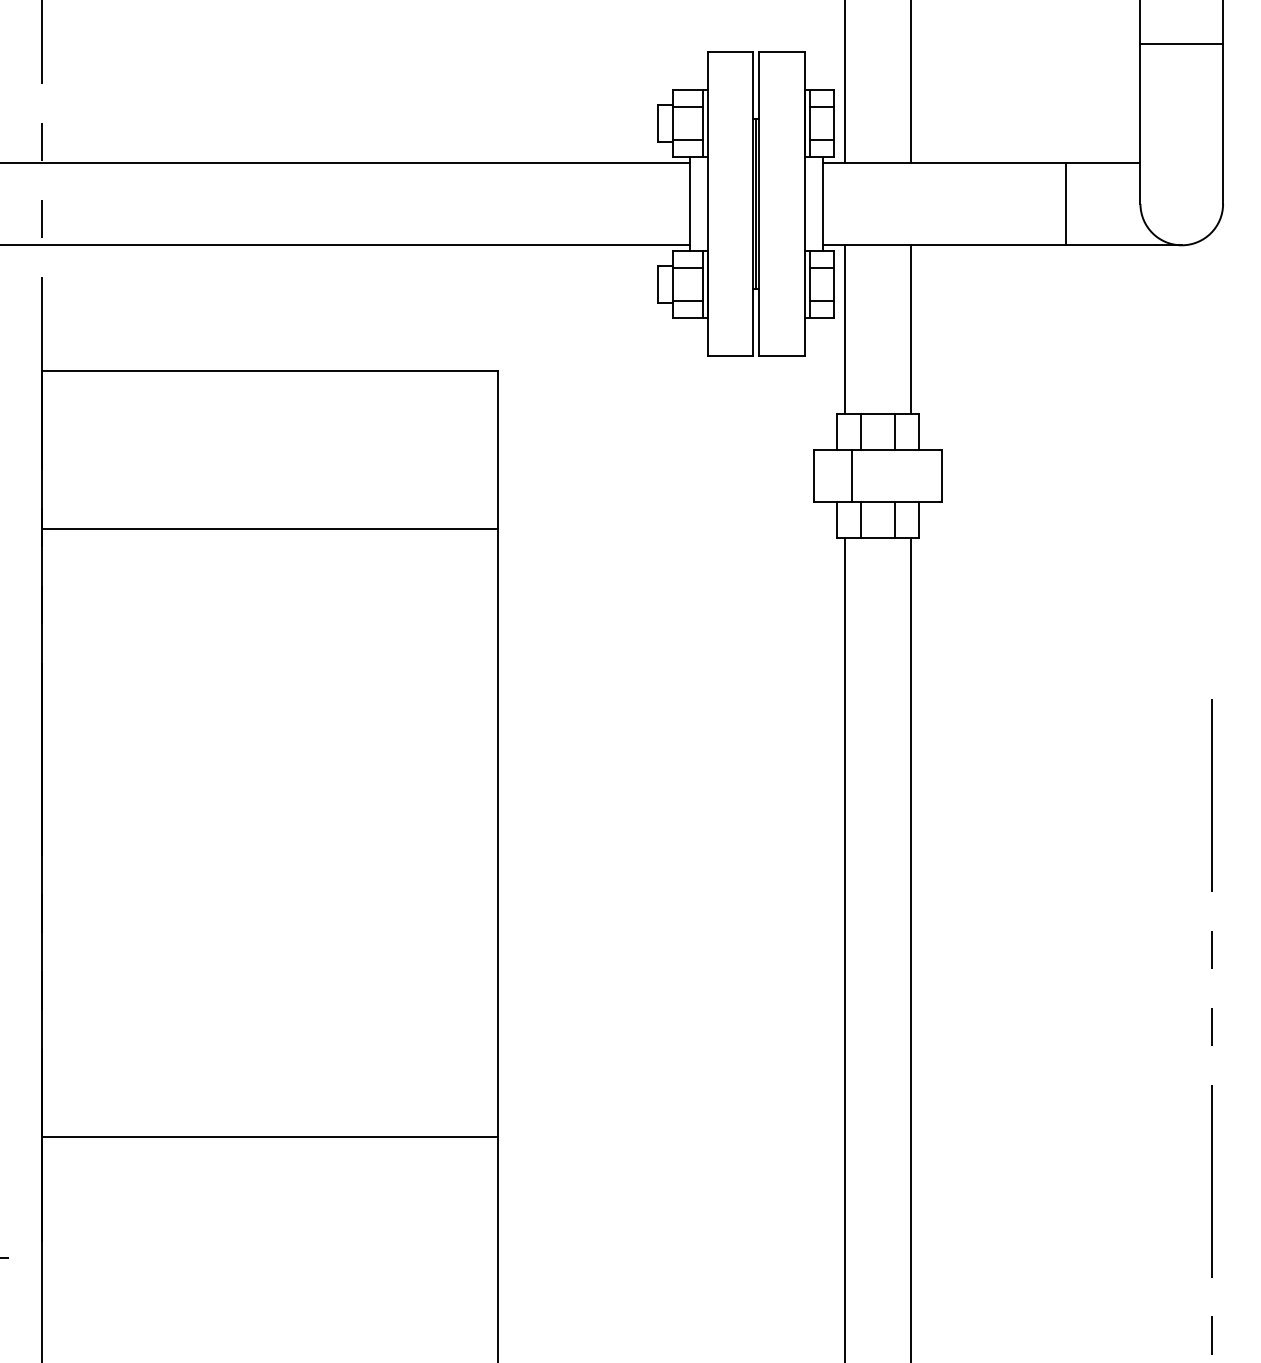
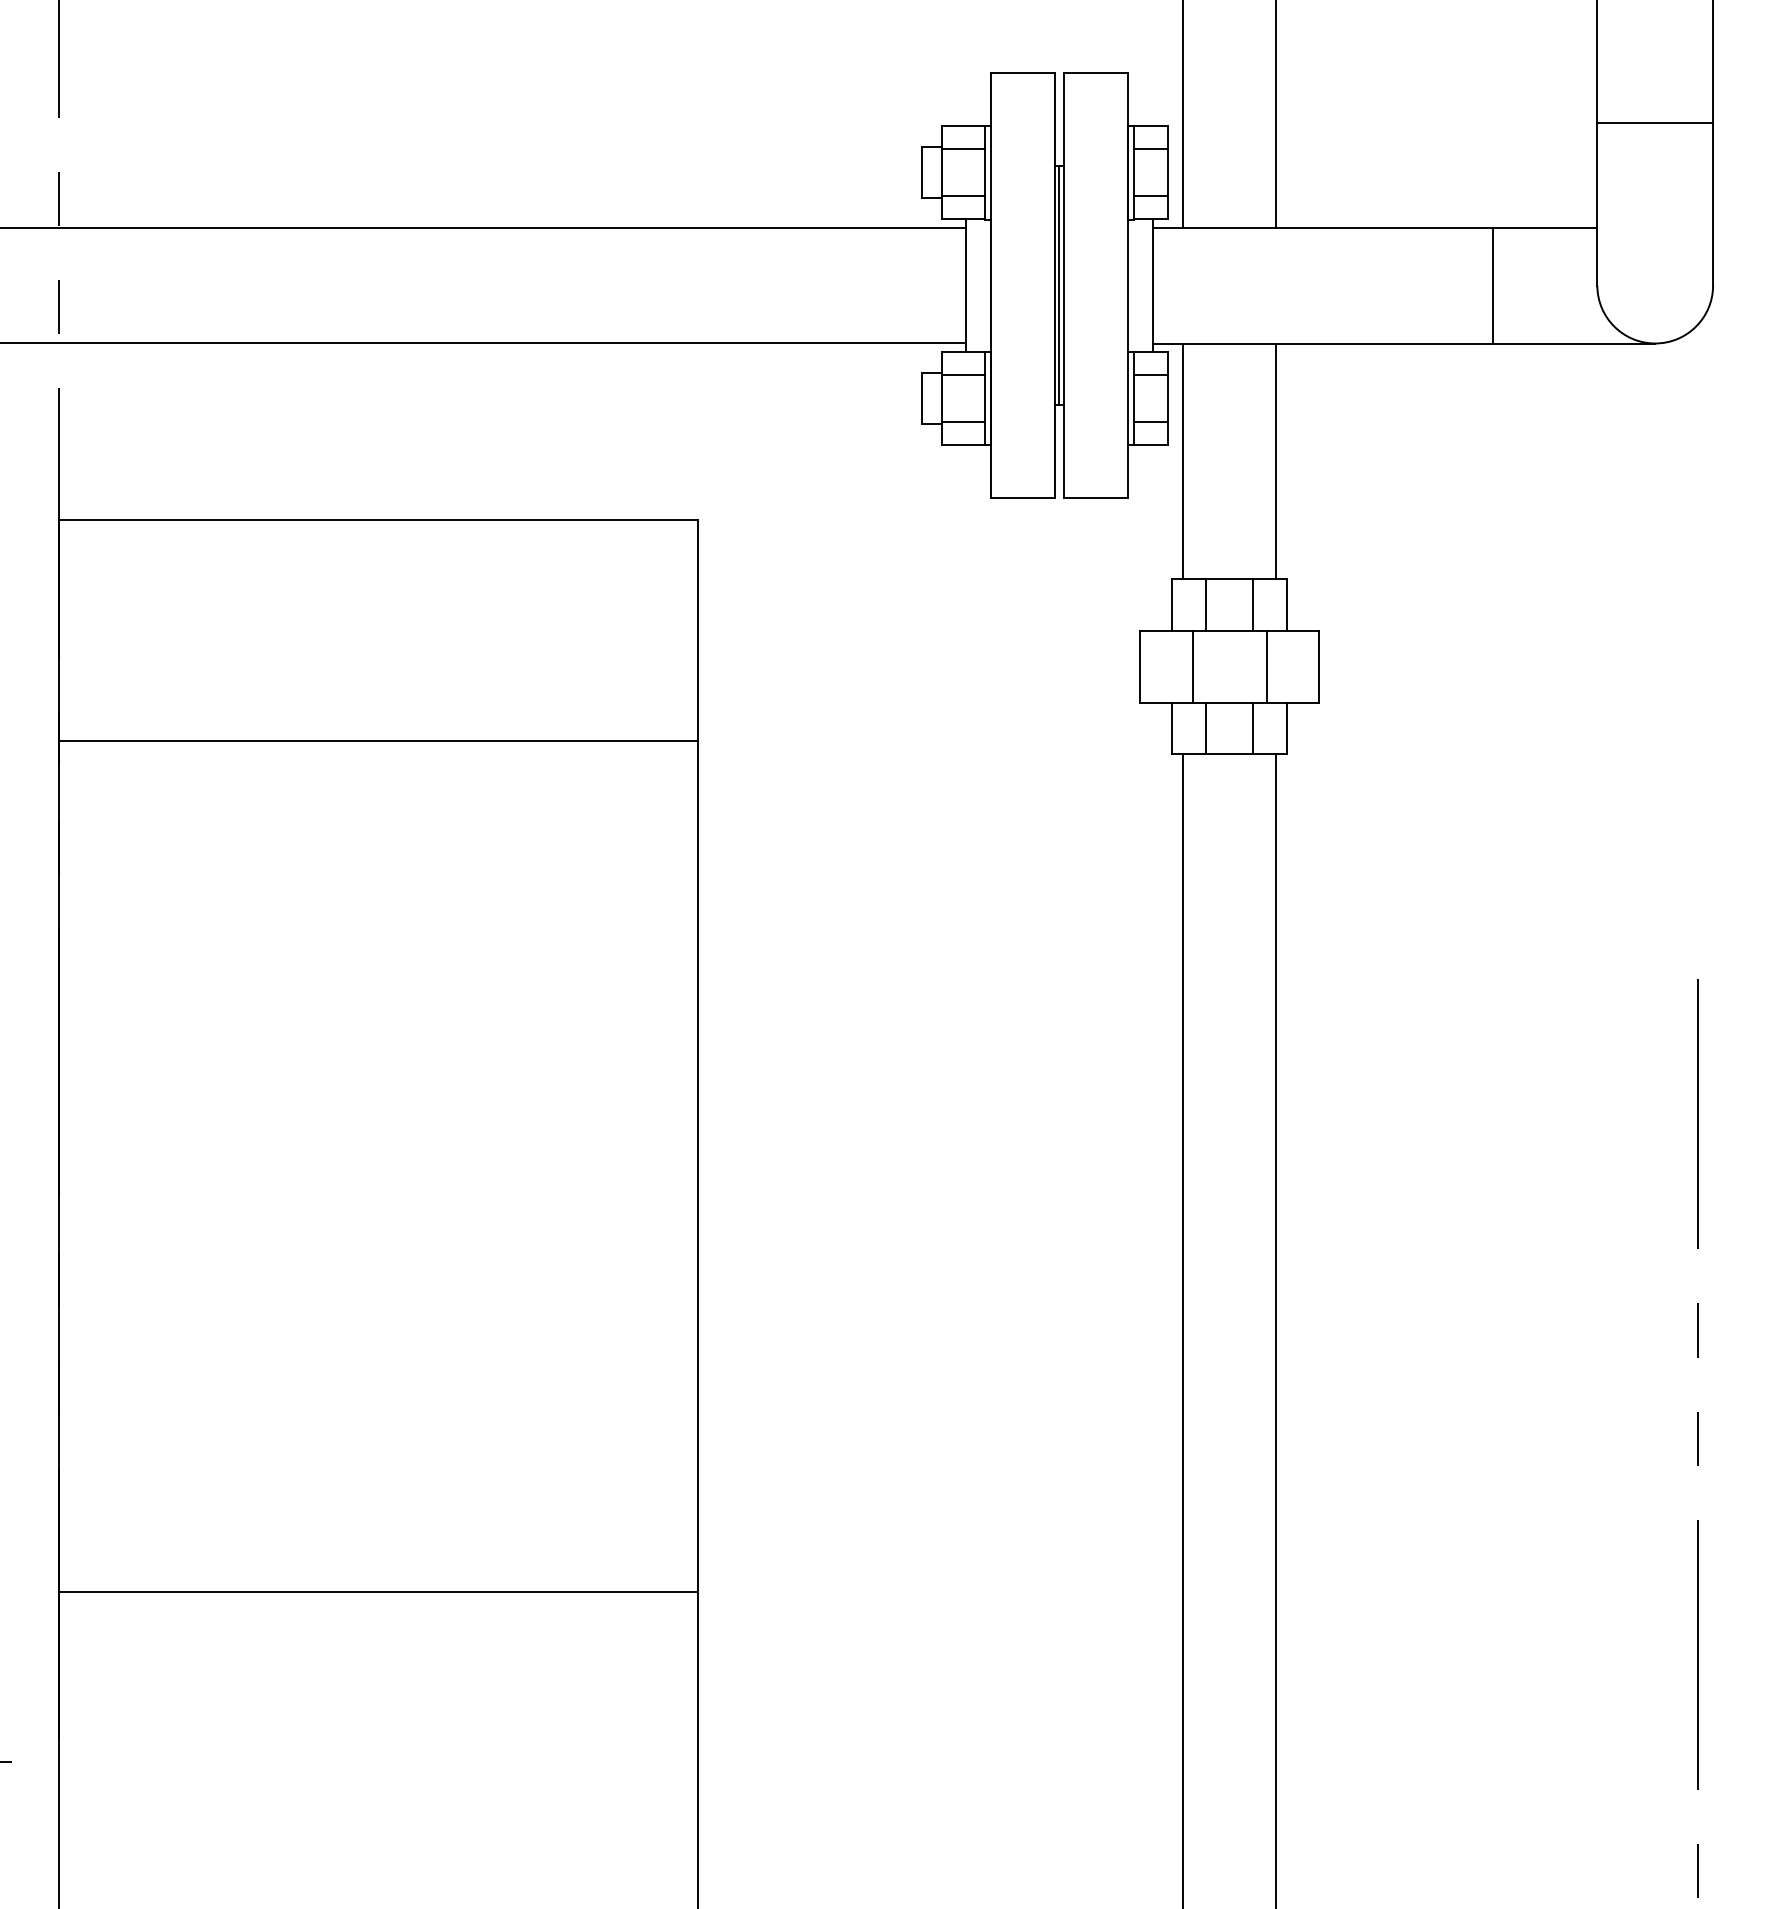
line: (1181, 43) -> (1655, 123), moved
line: (904, 475) -> (1266, 666), added

